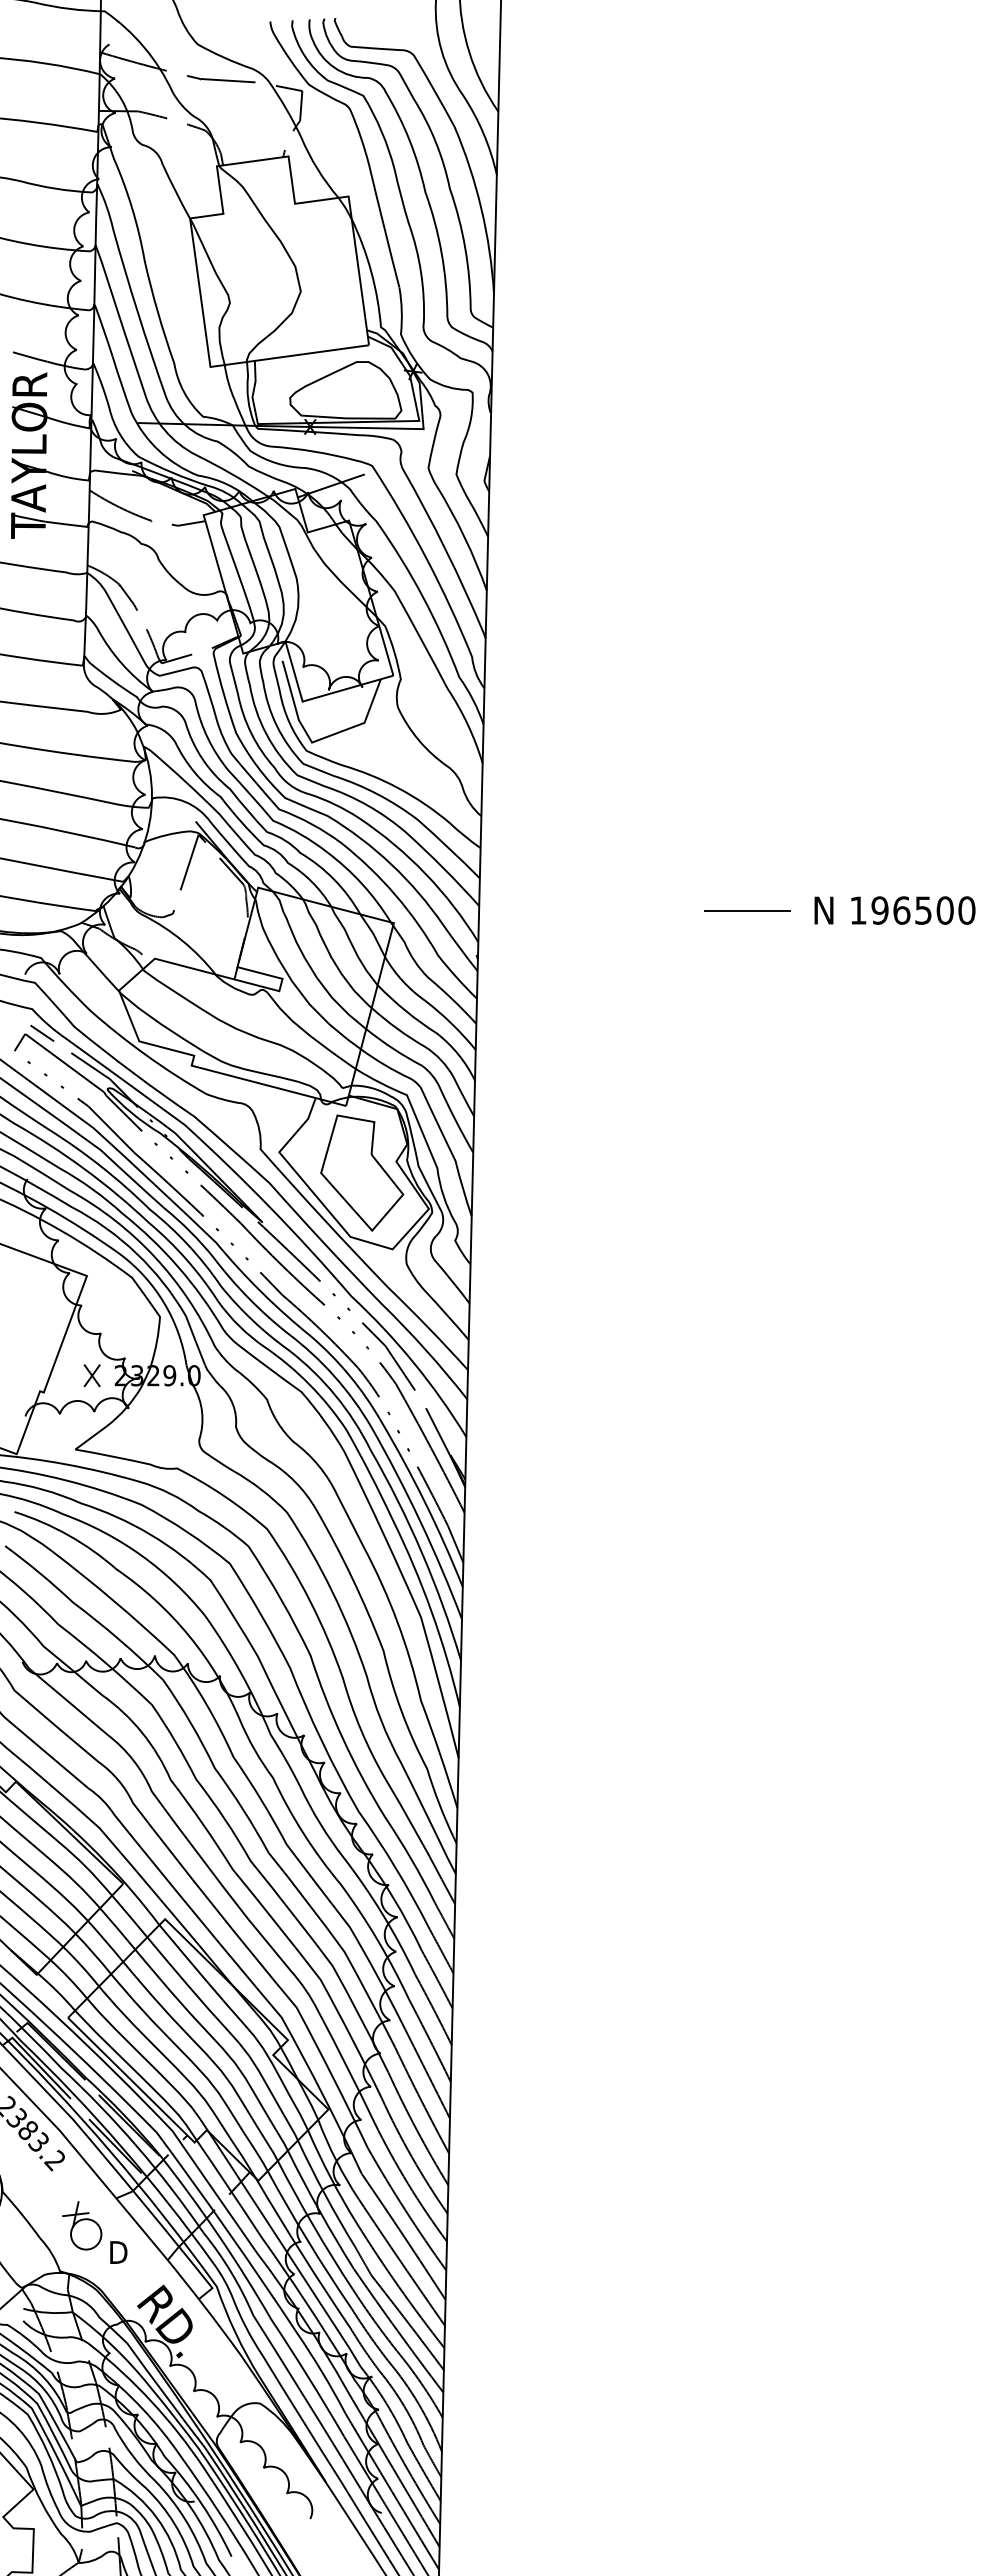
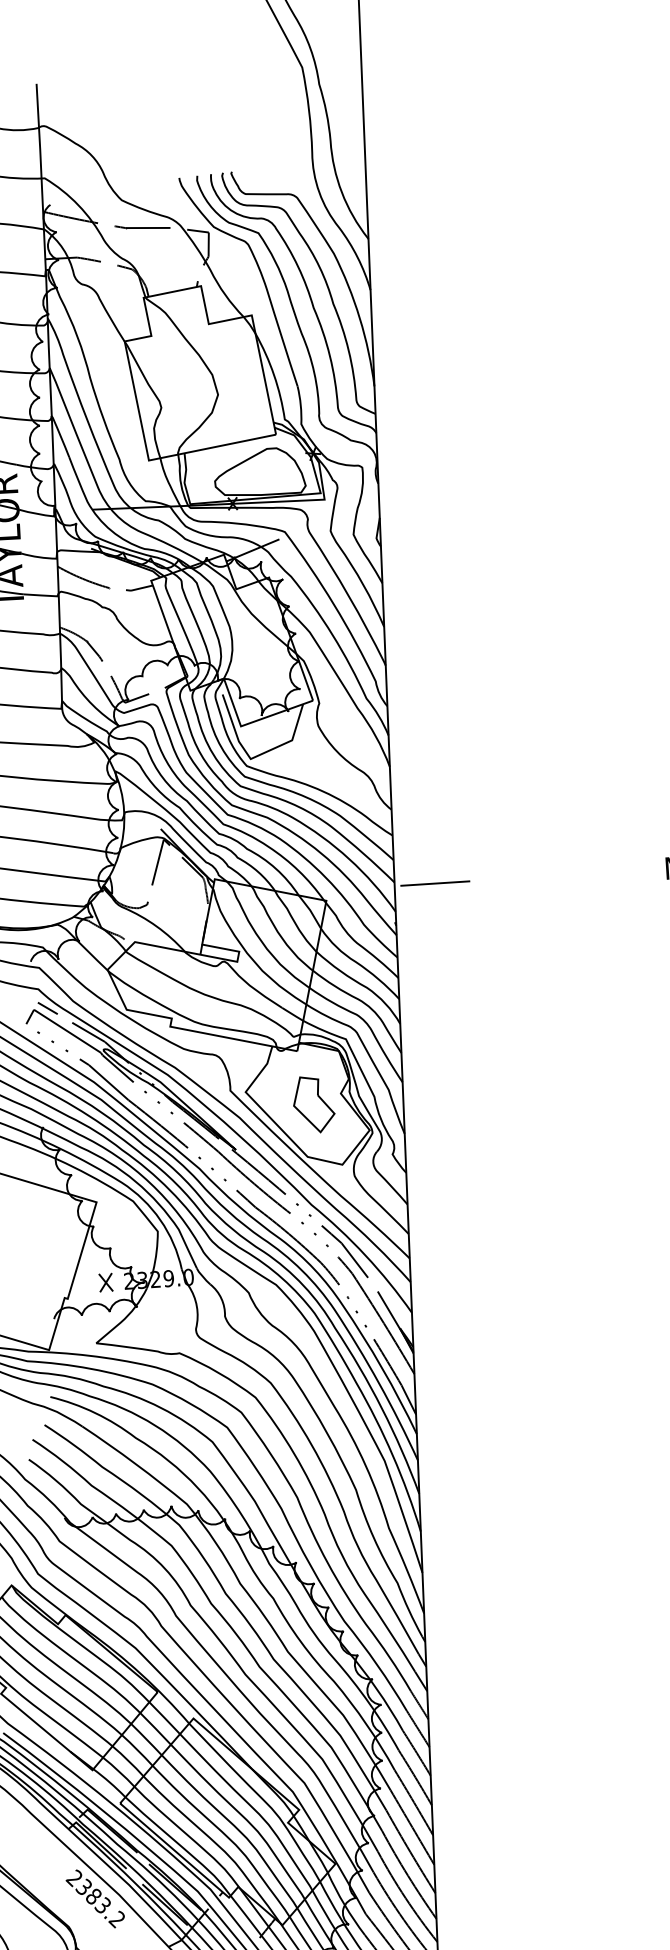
line: (747, 910) -> (435, 883), moved
part: (362, 1172) -> (314, 1104), size x0.6

